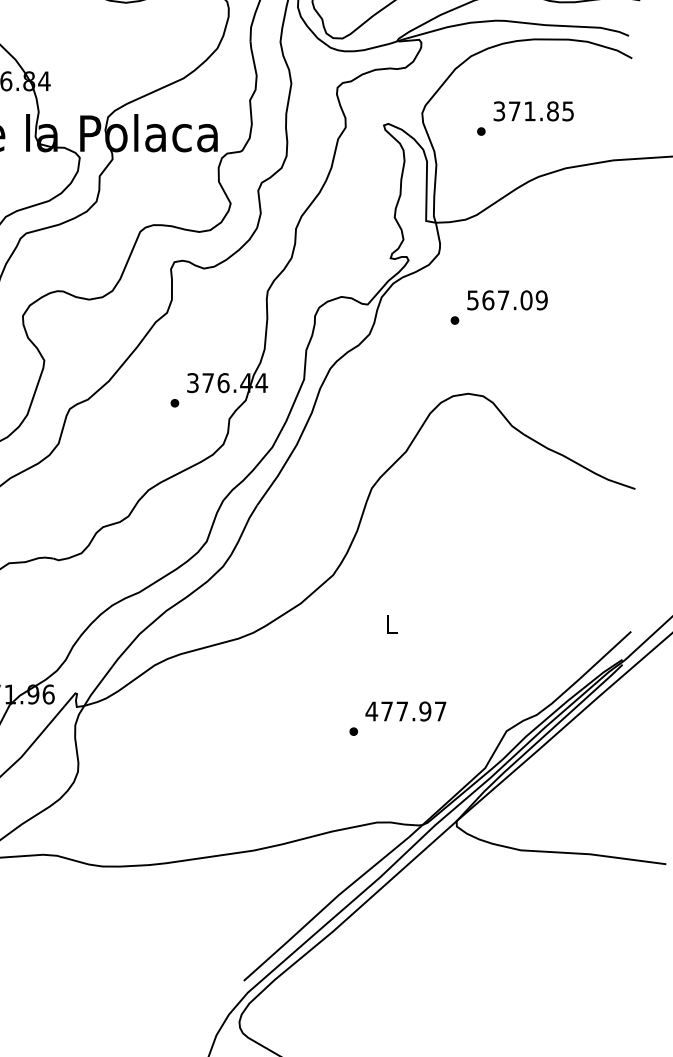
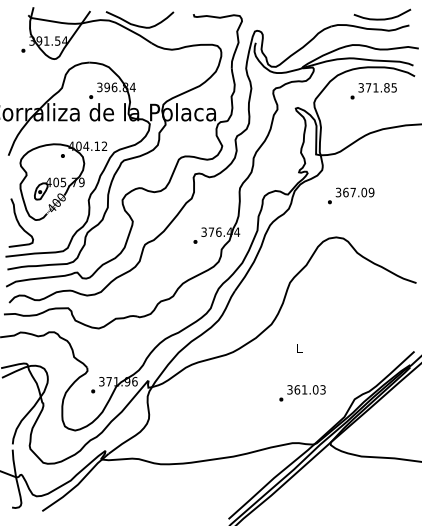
text: (524, 118) -> (373, 91), moved
text: (472, 298) -> (338, 191), 567.09 -> 367.09
text: (406, 710) -> (306, 389), 477.97 -> 361.03

